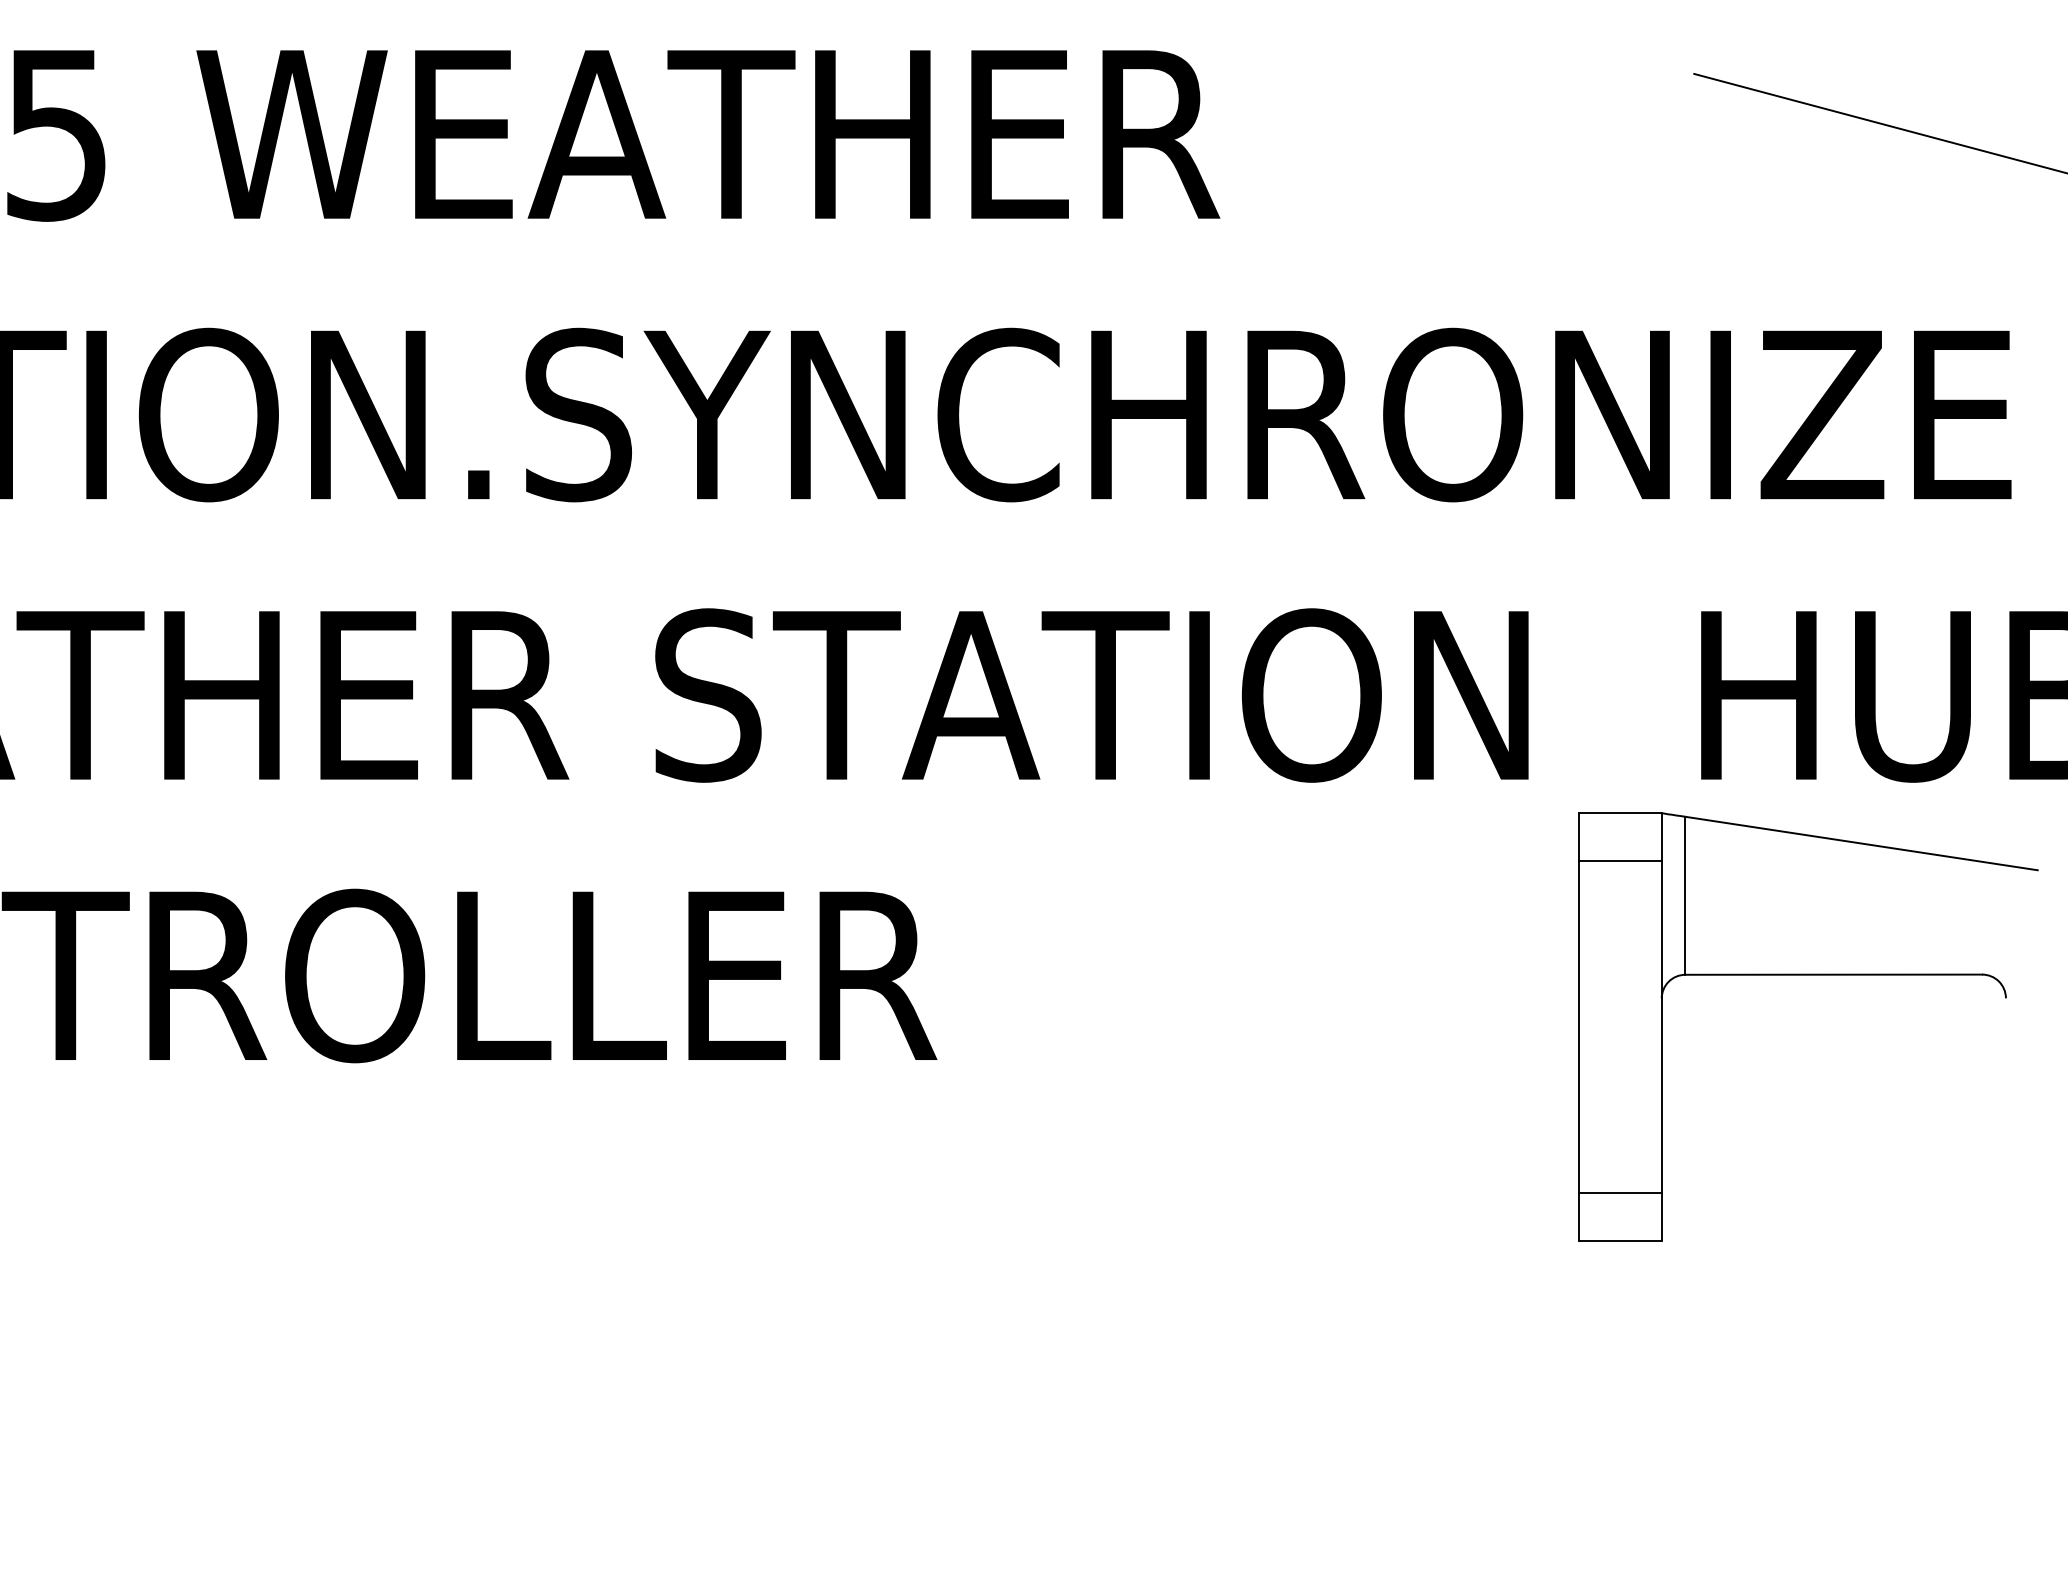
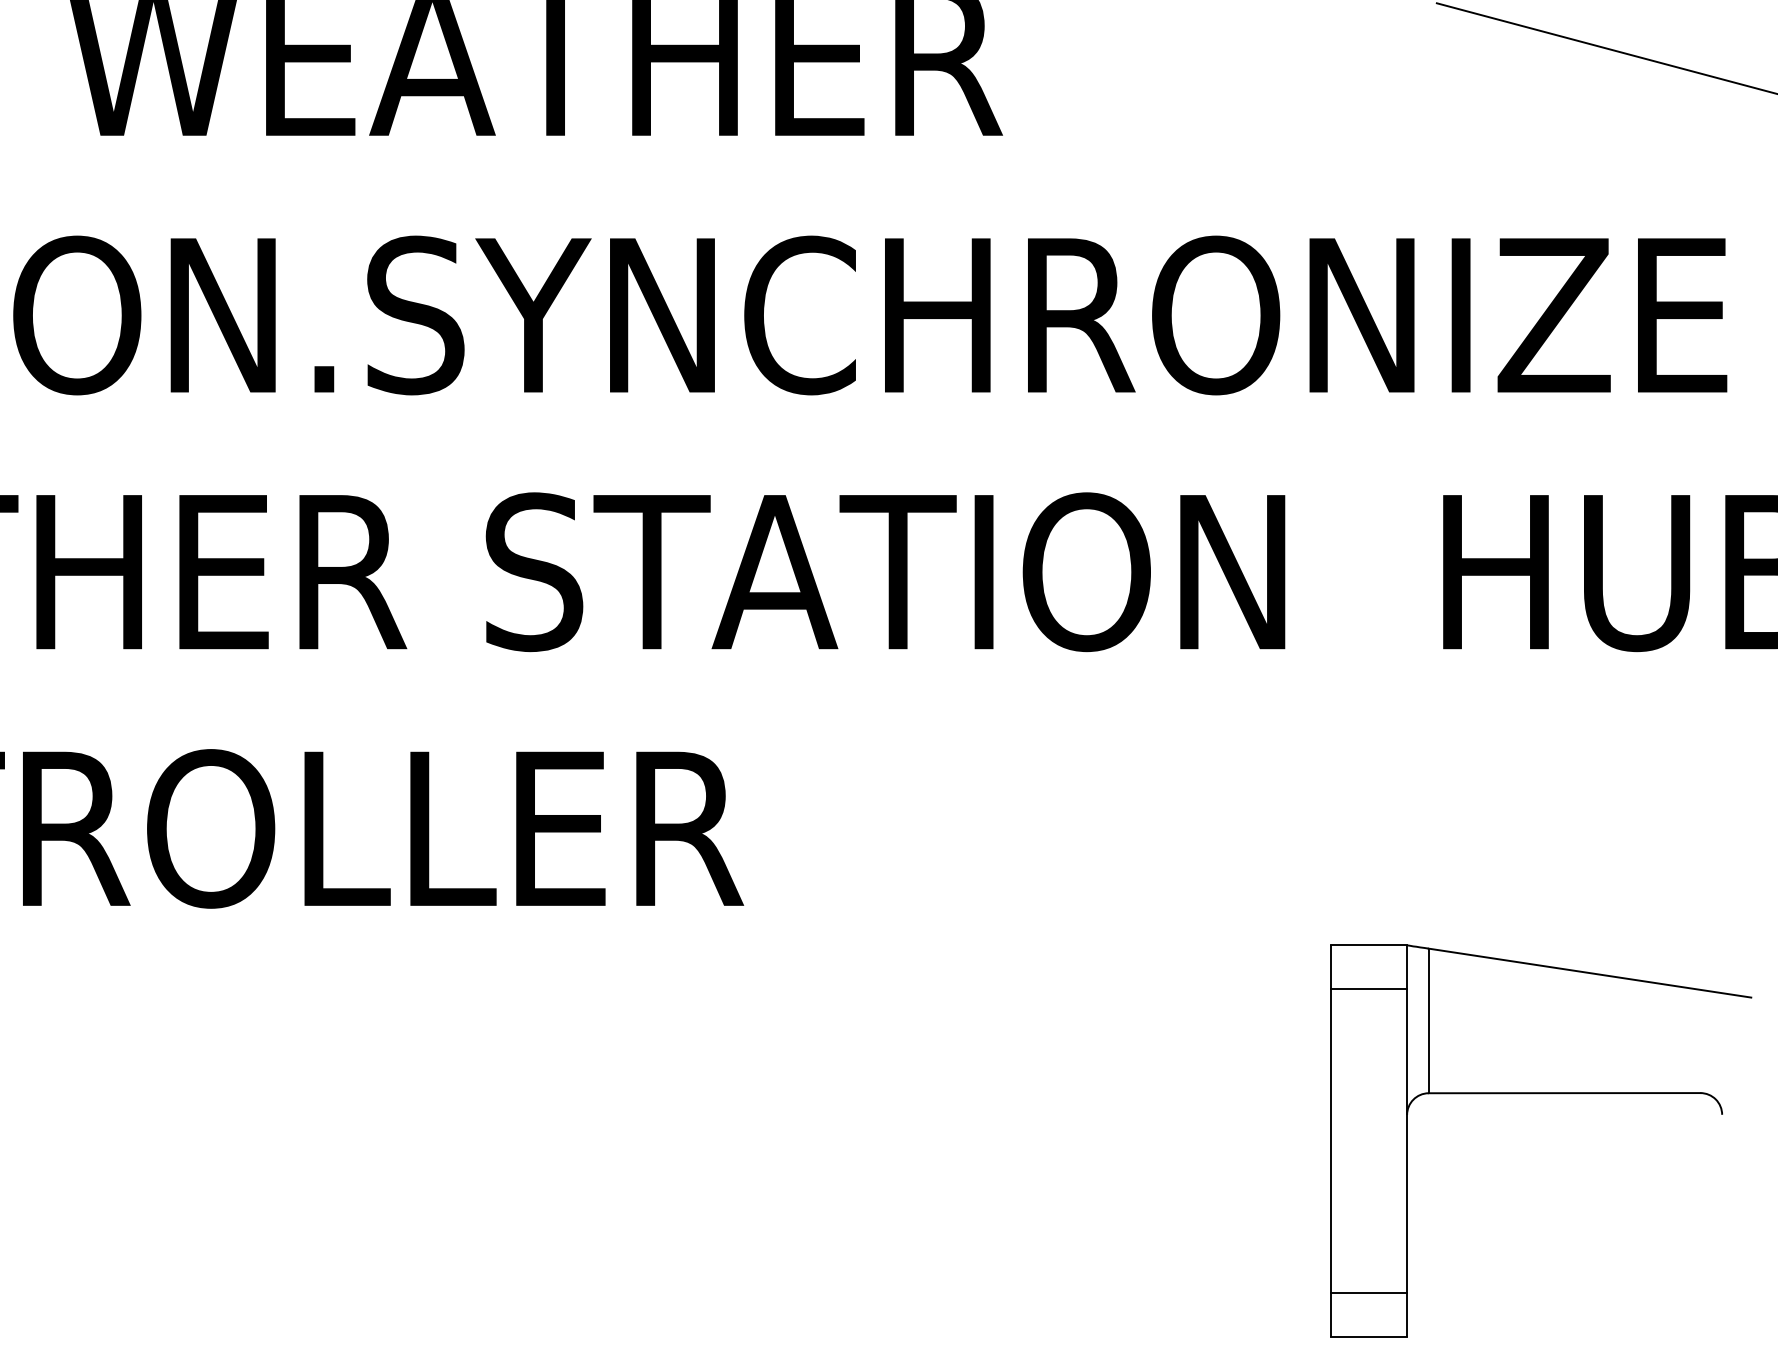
part: (1808, 975) -> (1541, 1093), moved

